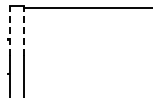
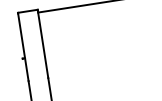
line: (9, 30) -> (23, 46), dashed -> solid
line: (24, 30) -> (43, 43), dashed -> solid

